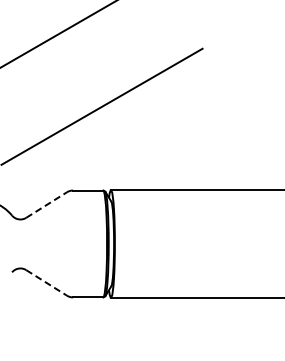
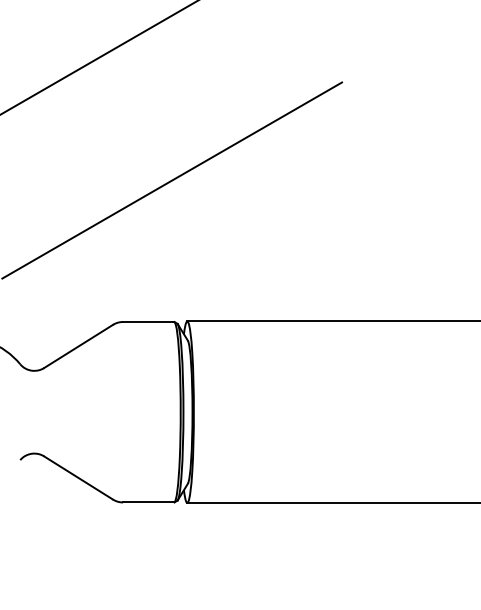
line: (47, 204) -> (80, 345), dashed -> solid
line: (47, 283) -> (80, 478), dashed -> solid

